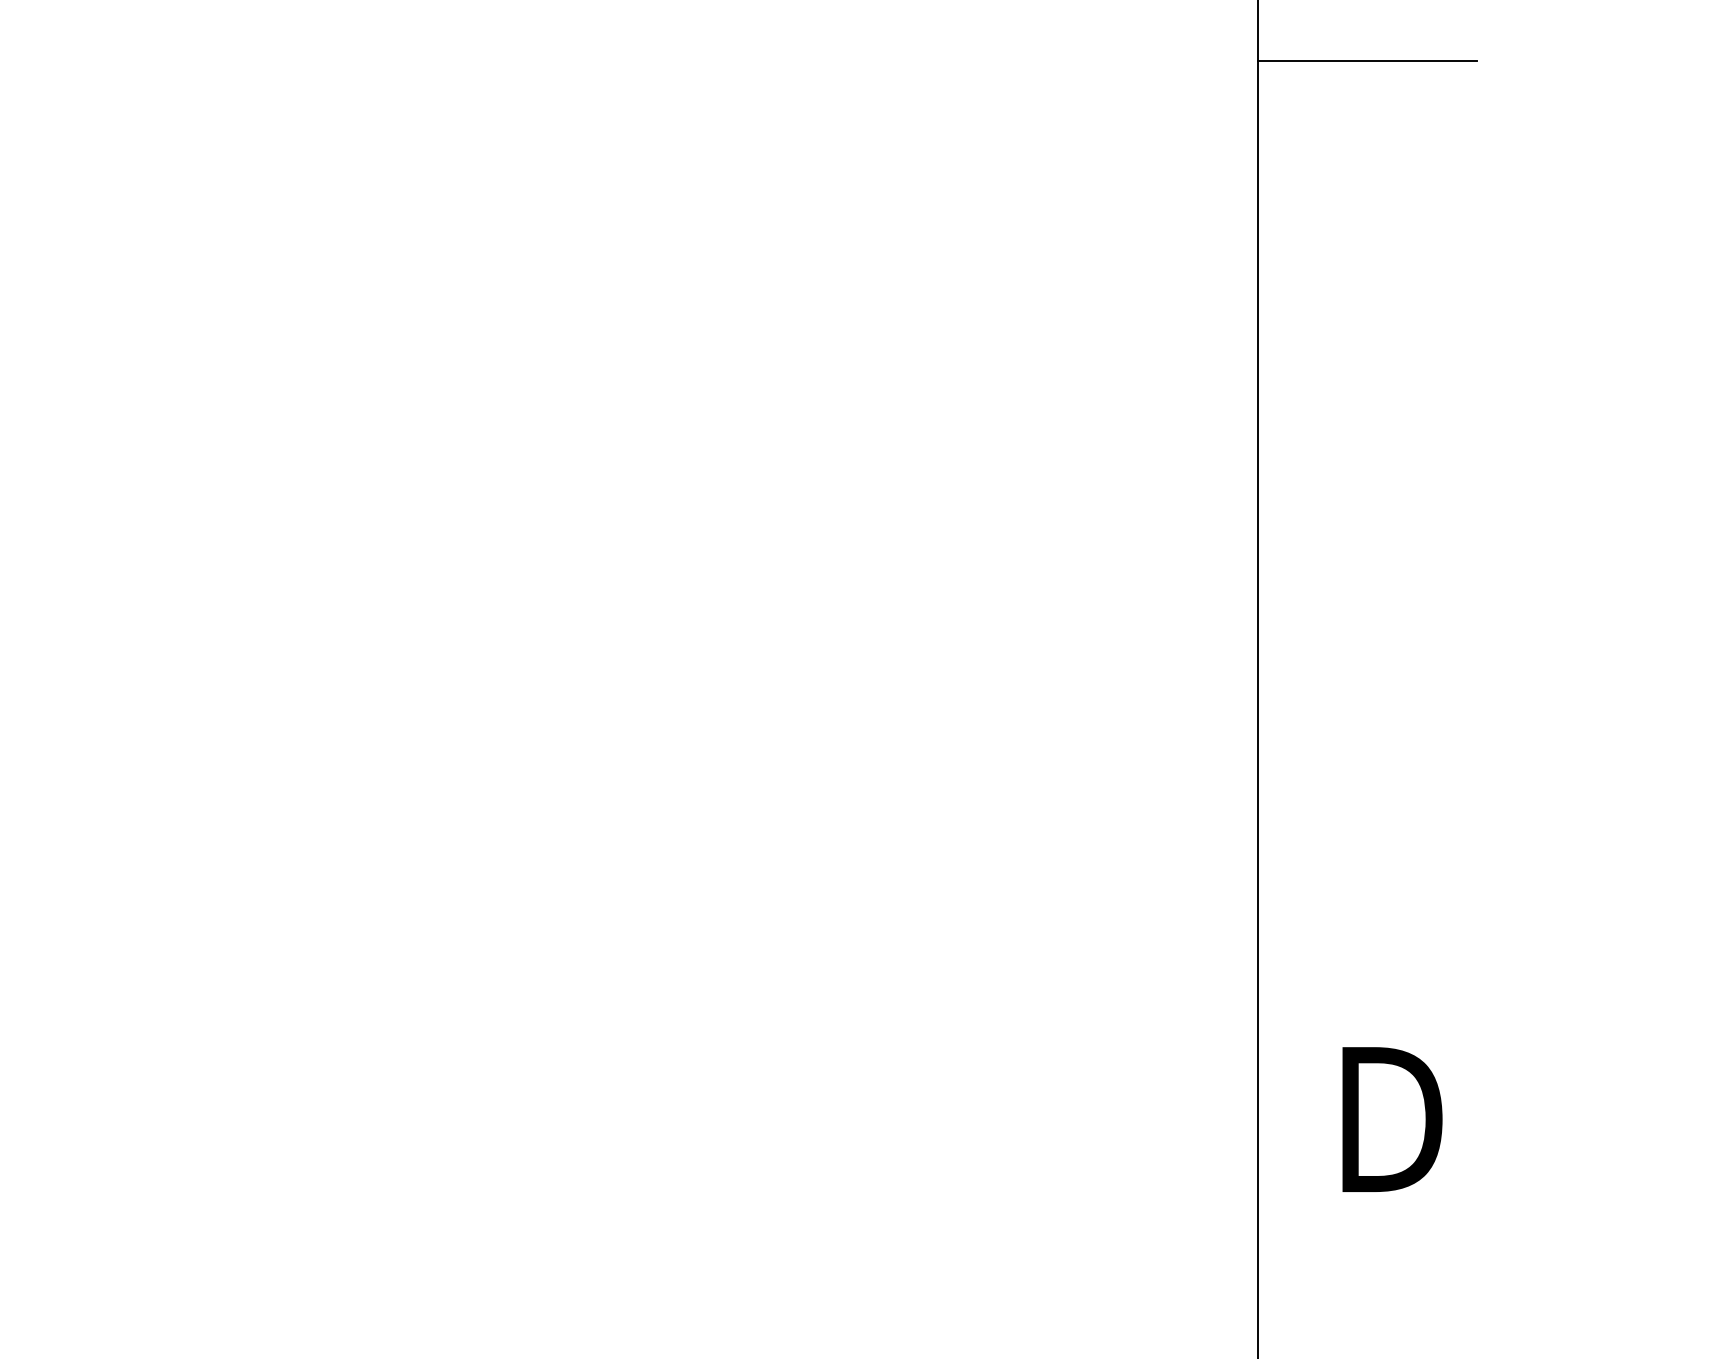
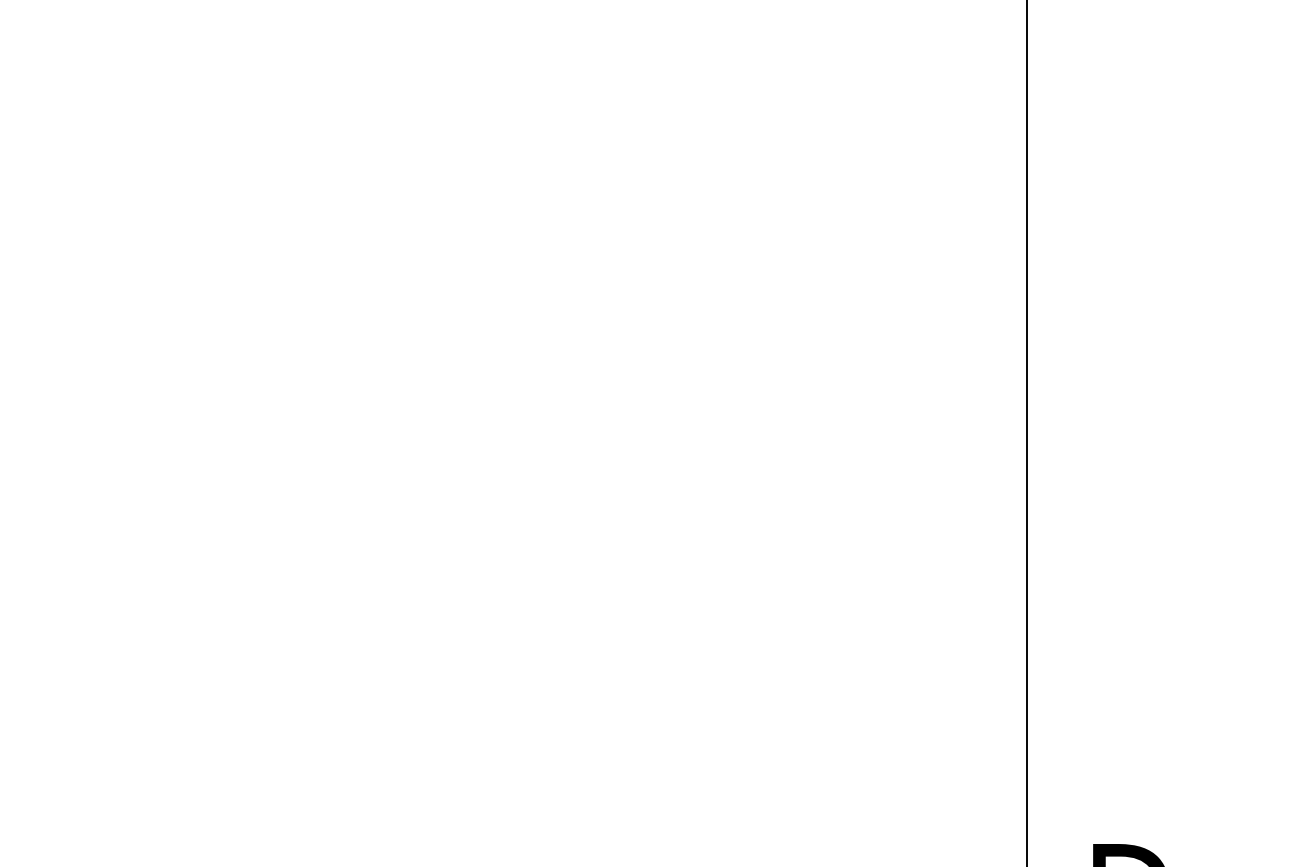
line: (1367, 61) -> (1112, 72), removed

